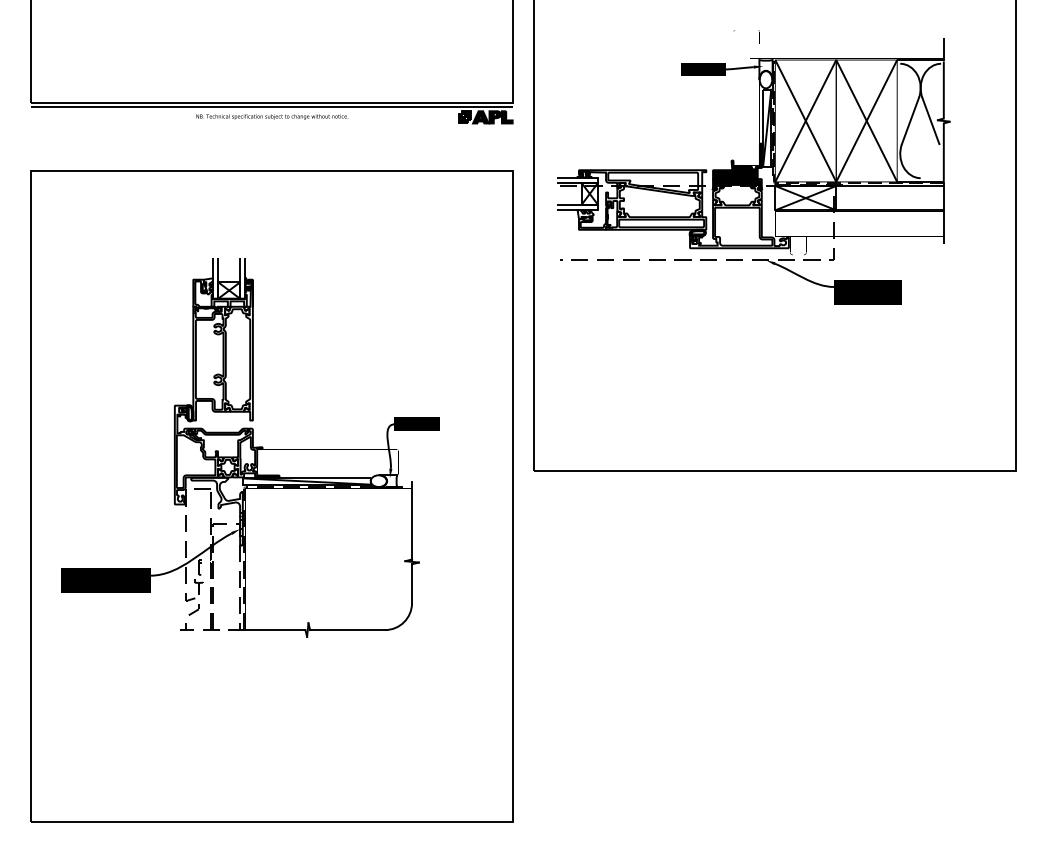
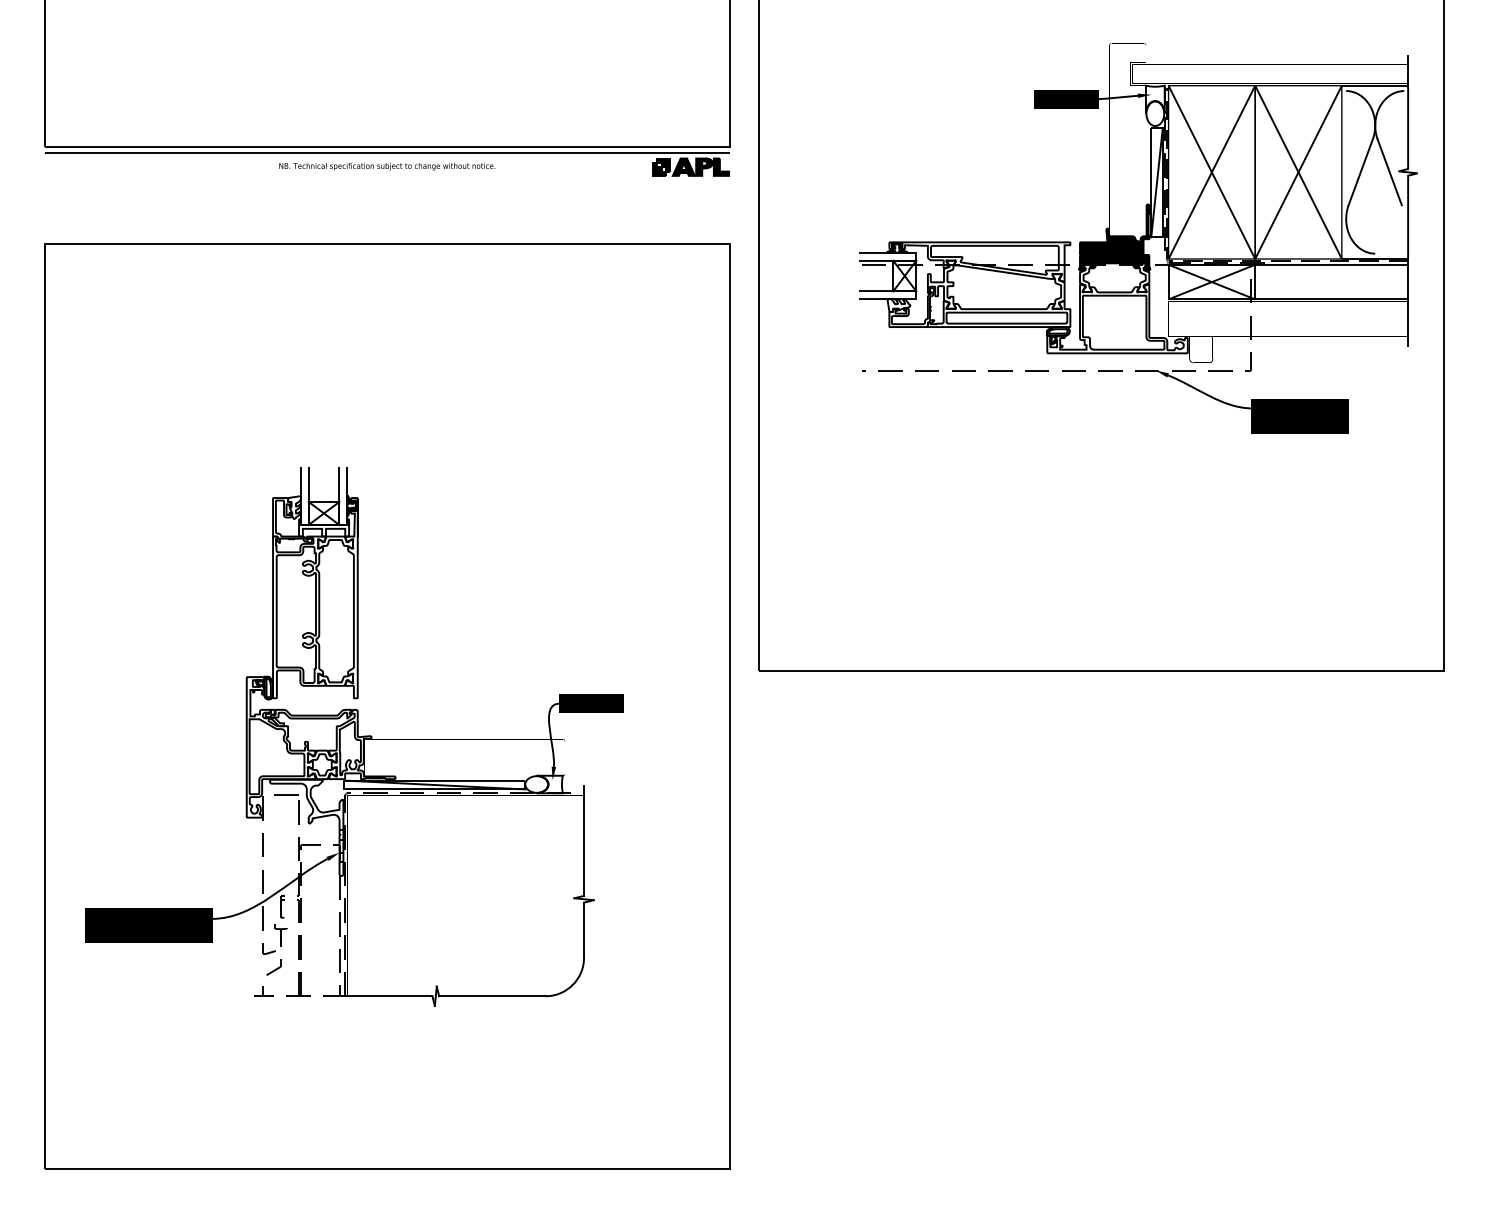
part: (754, 167) -> (1138, 238), moved
part: (250, 447) -> (354, 736), moved

